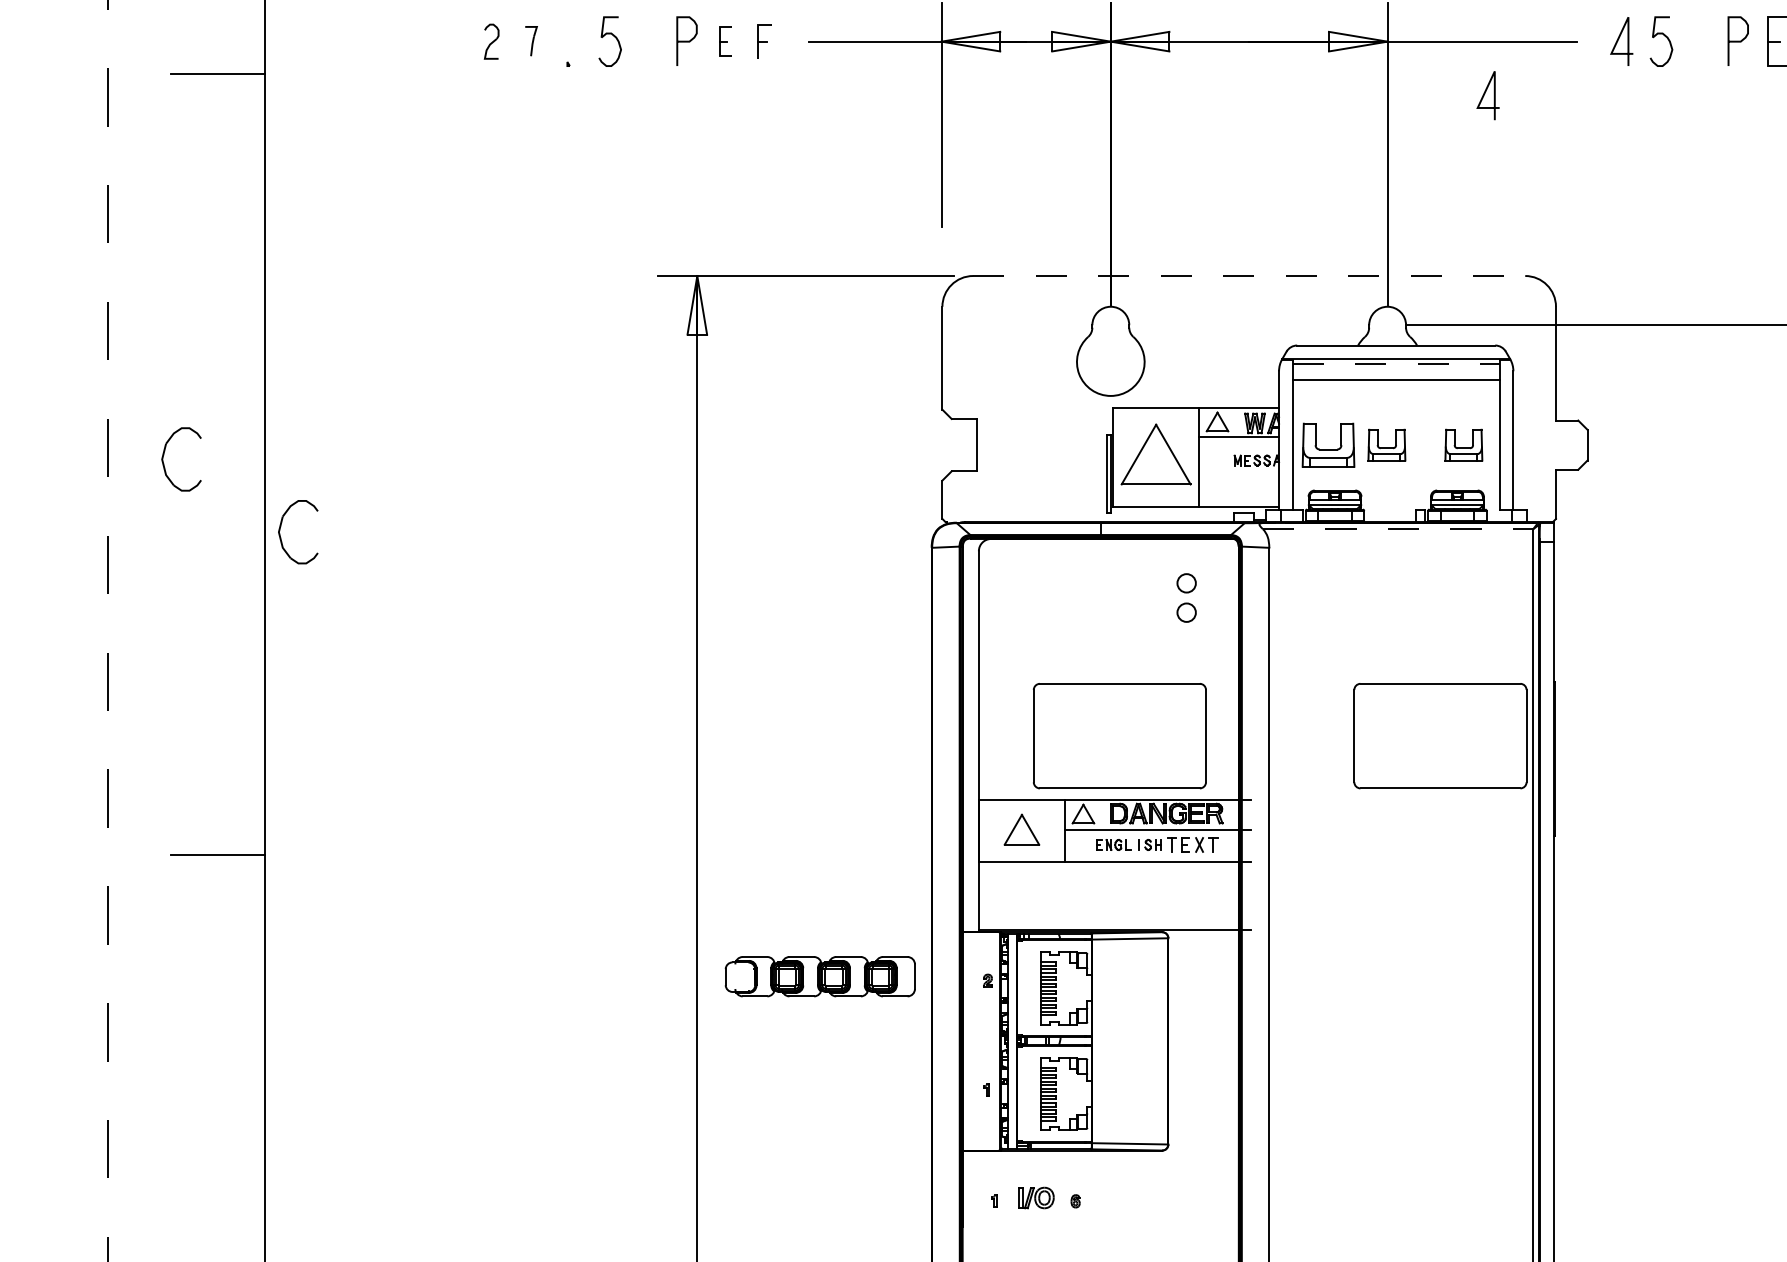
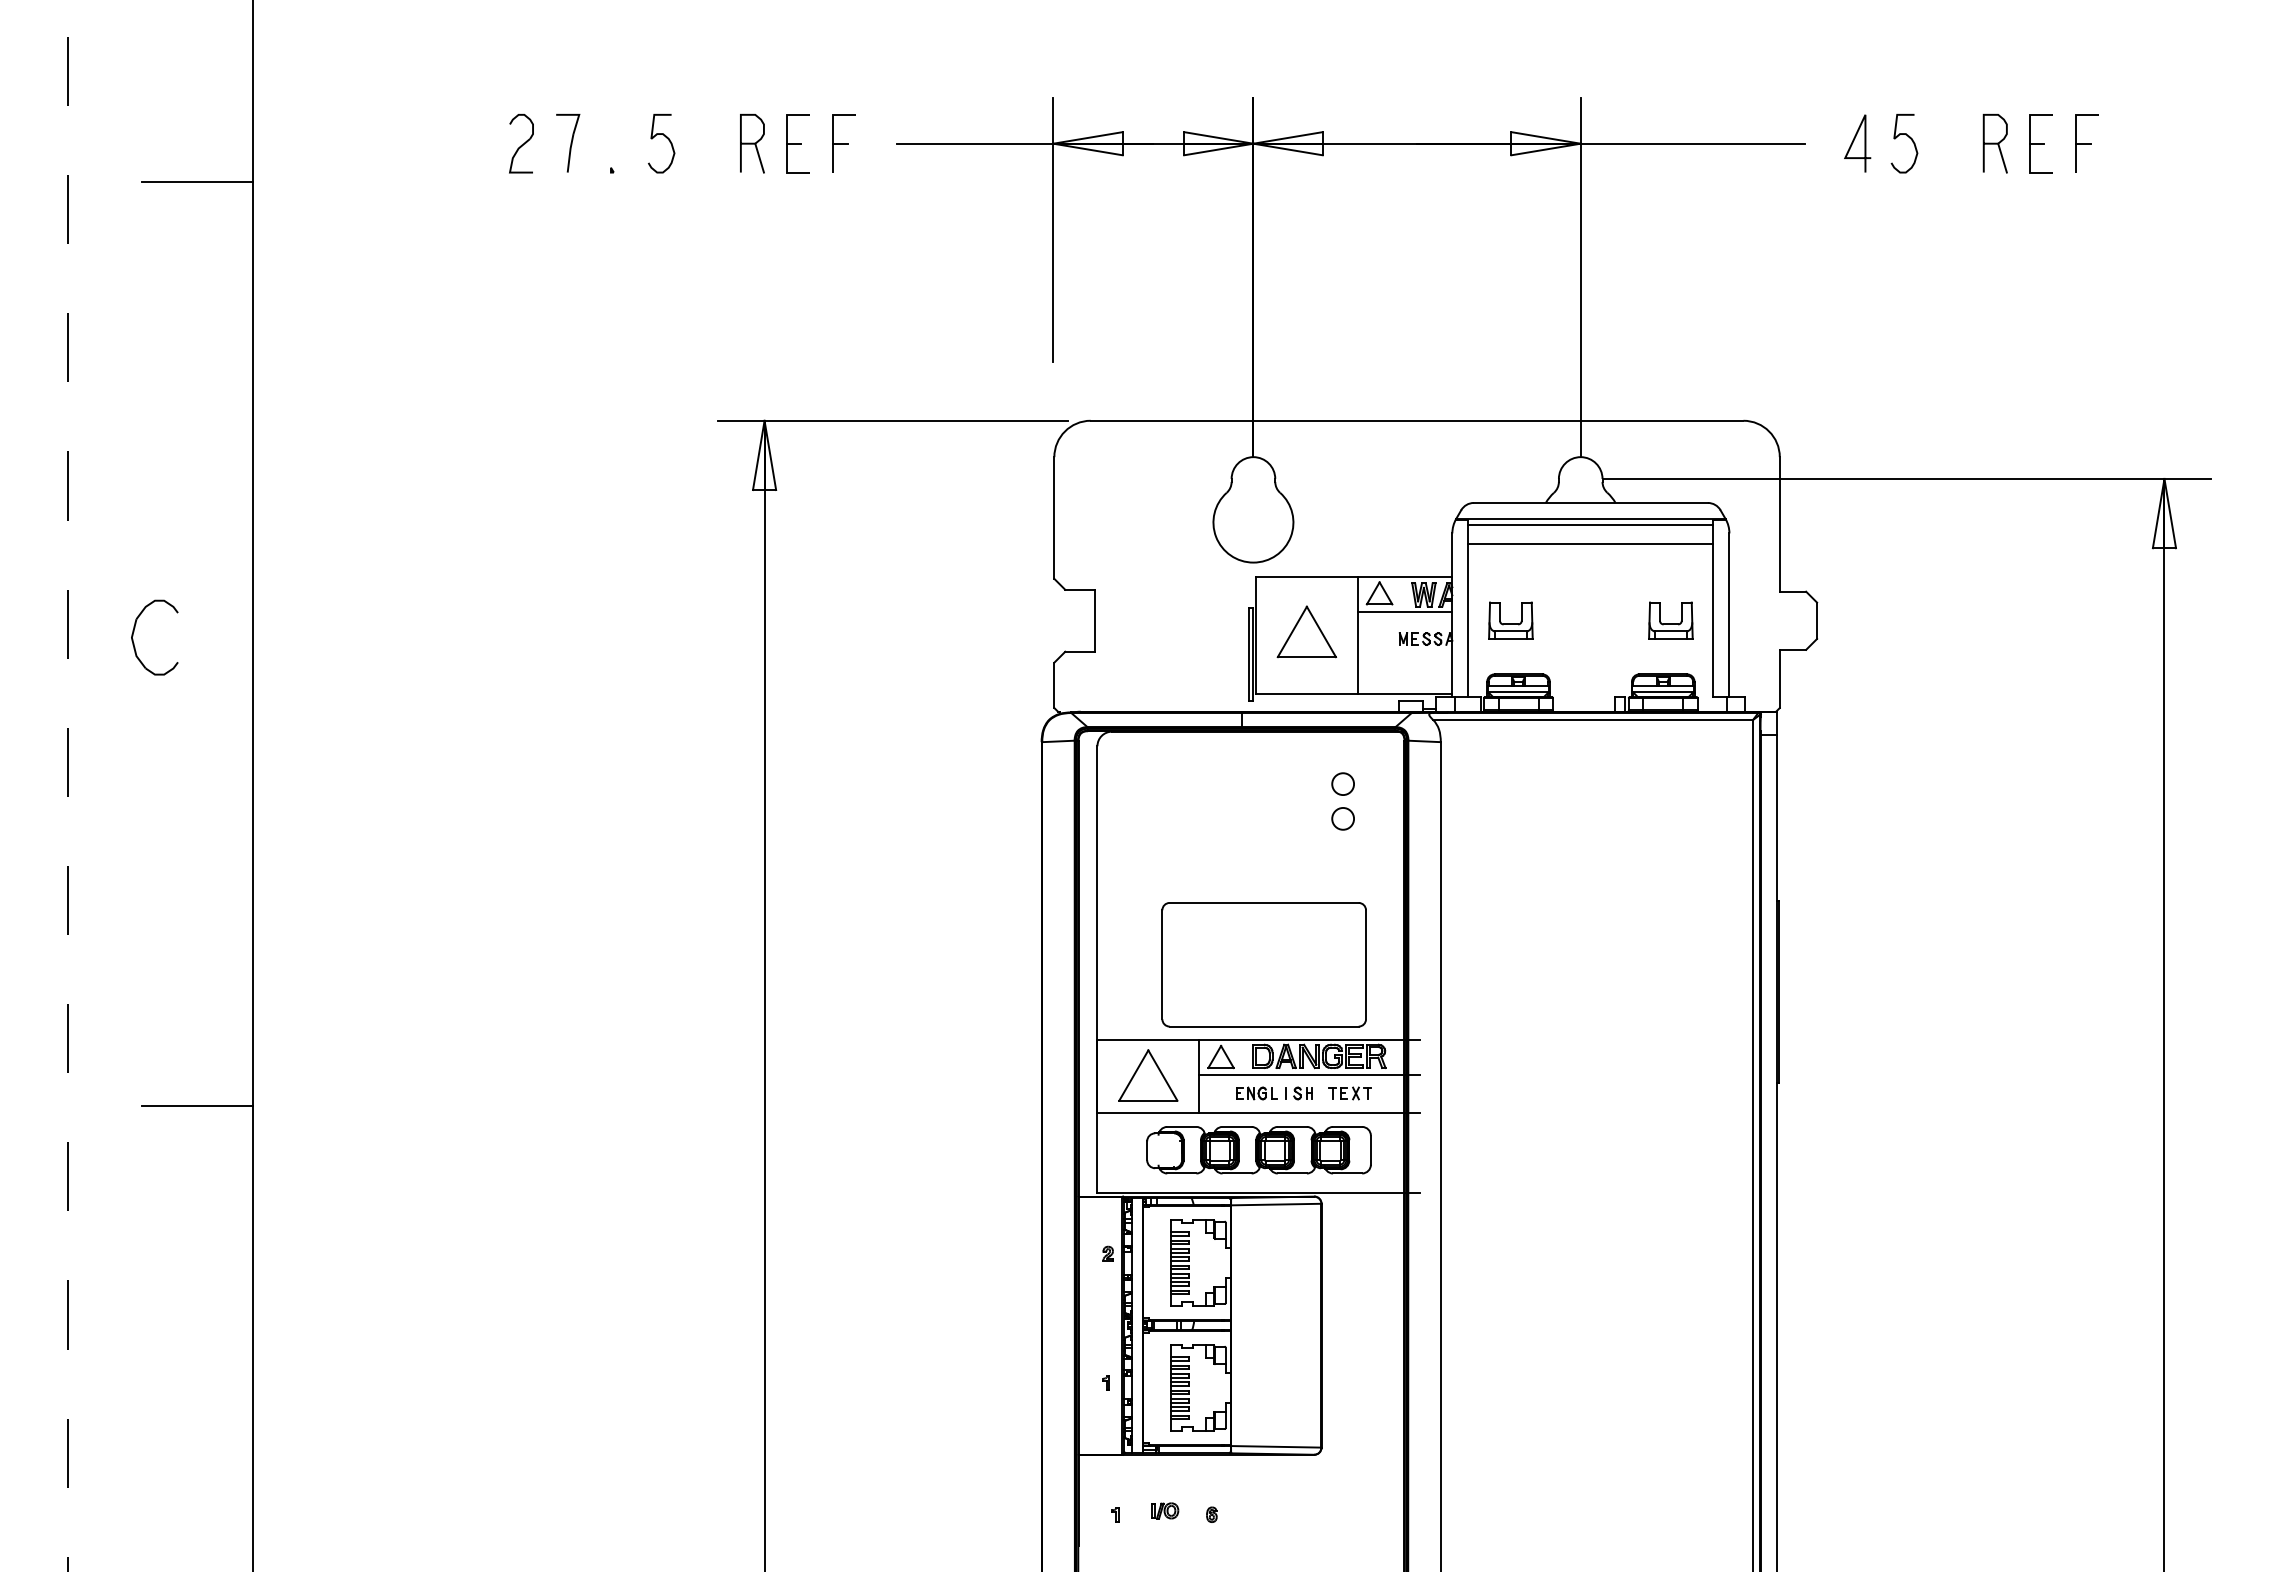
part: (491, 41) -> (521, 143), size x1.43
part: (531, 41) -> (568, 143), size x1.67
part: (725, 41) -> (797, 143), size x1.67
part: (764, 41) -> (843, 143), size x1.43
line: (693, 53) -> (759, 157), added
line: (1744, 53) -> (2002, 157), added
line: (1484, 95) -> (1695, 207), removed
line: (1249, 275) -> (1417, 420), dashed -> solid
line: (1395, 363) -> (1590, 524), dashed -> solid
part: (1328, 444) -> (1510, 620), size x0.71
part: (1386, 444) -> (1579, 620), removed
part: (1155, 454) -> (1306, 631), size x0.71
part: (281, 527) -> (272, 718), removed
line: (1398, 529) -> (1593, 720), dashed -> solid
part: (1439, 735) -> (1642, 964), removed
part: (1022, 829) -> (1148, 1075), size x1.43
part: (1192, 844) -> (1349, 1093), size x0.71
part: (819, 976) -> (1258, 1150), moved
part: (1036, 1197) -> (1165, 1510), size x0.62

